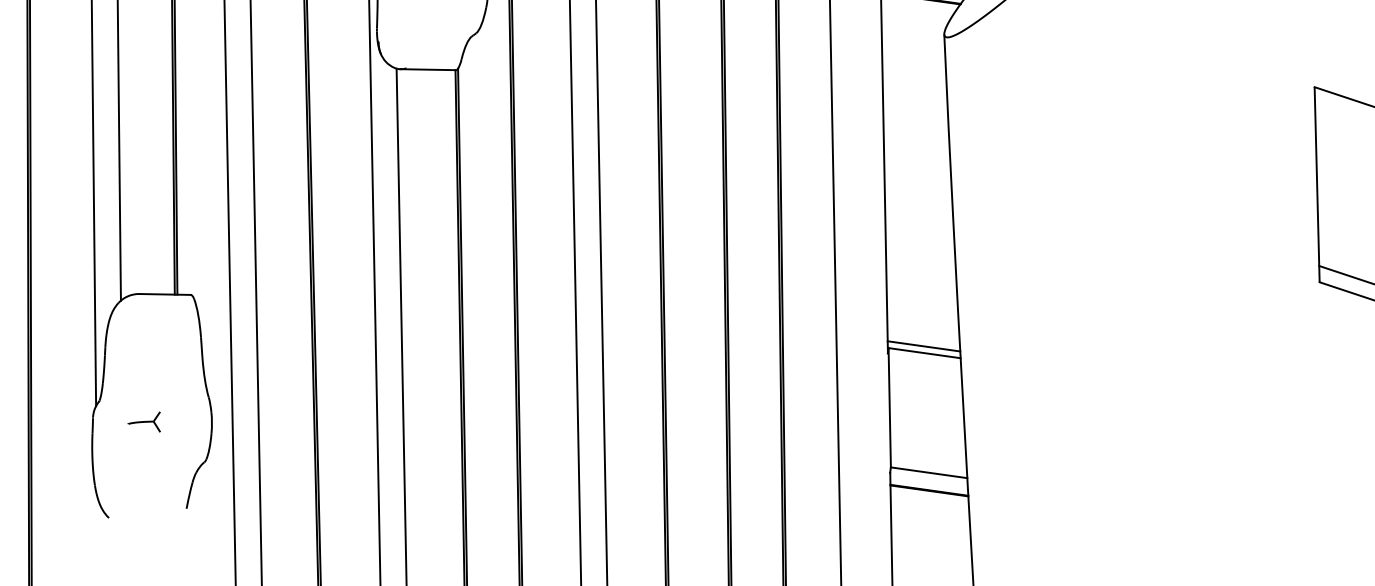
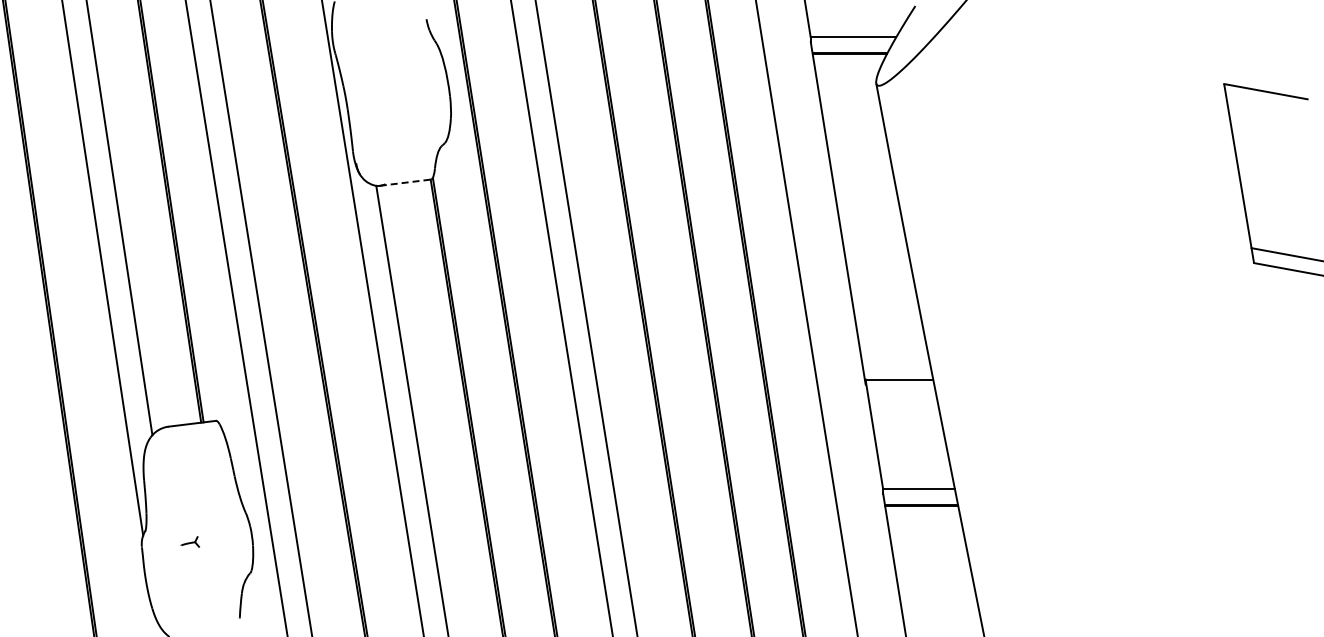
line: (428, 69) -> (405, 182), solid -> dashed
line: (923, 346) -> (897, 373), removed
part: (145, 419) -> (190, 541), size x0.6

